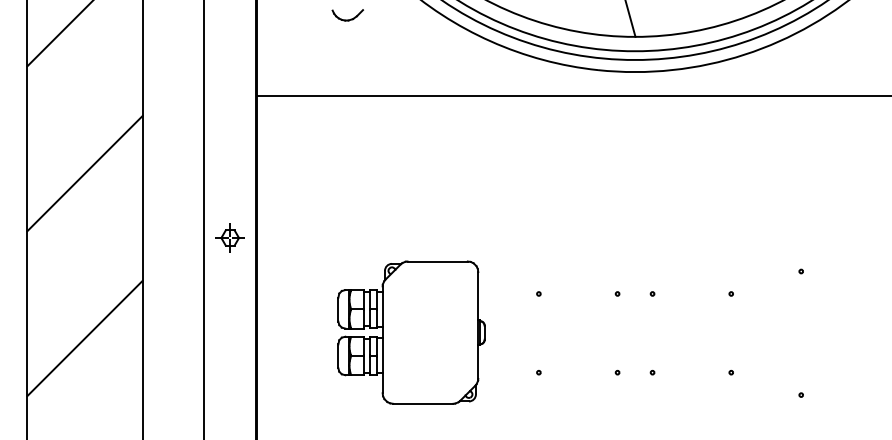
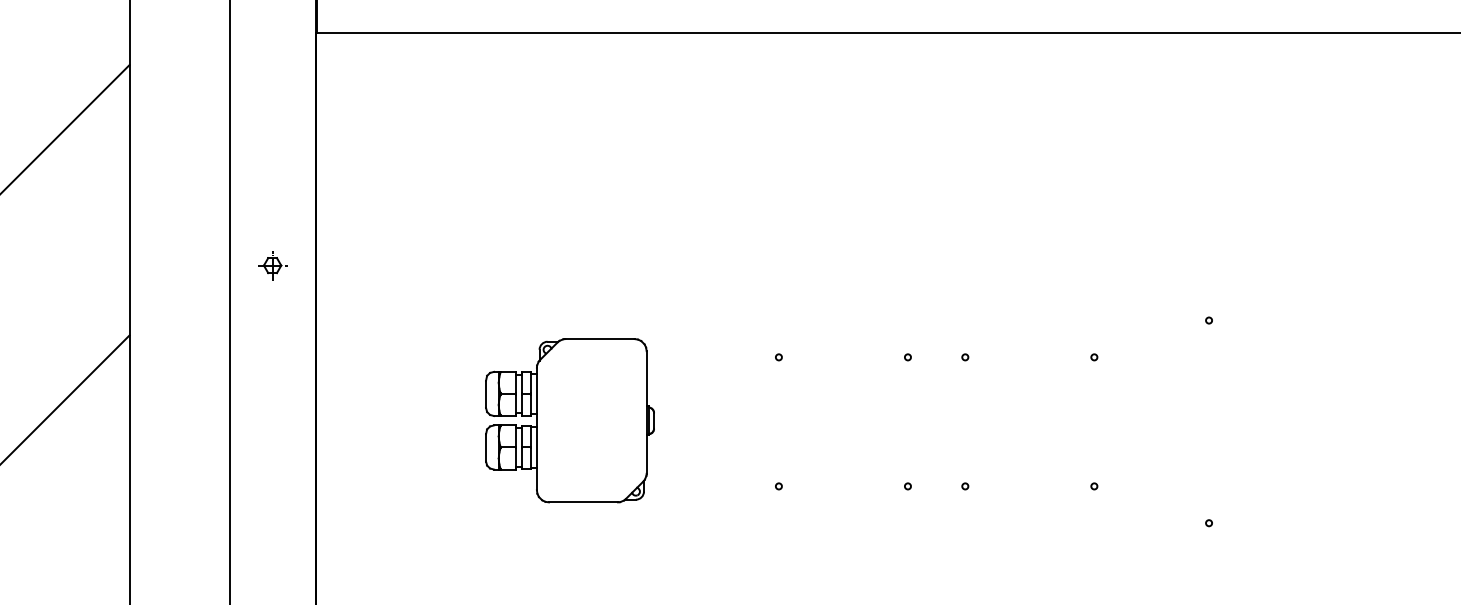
part: (229, 237) -> (271, 264), size x0.6
part: (411, 332) -> (570, 420), size x0.7

